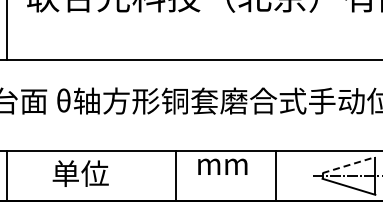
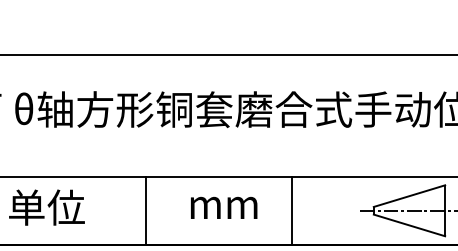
line: (348, 165) -> (408, 196), dashed -> solid
text: (222, 166) -> (223, 207), moved
line: (176, 175) -> (146, 210), moved
line: (276, 175) -> (292, 210), moved

